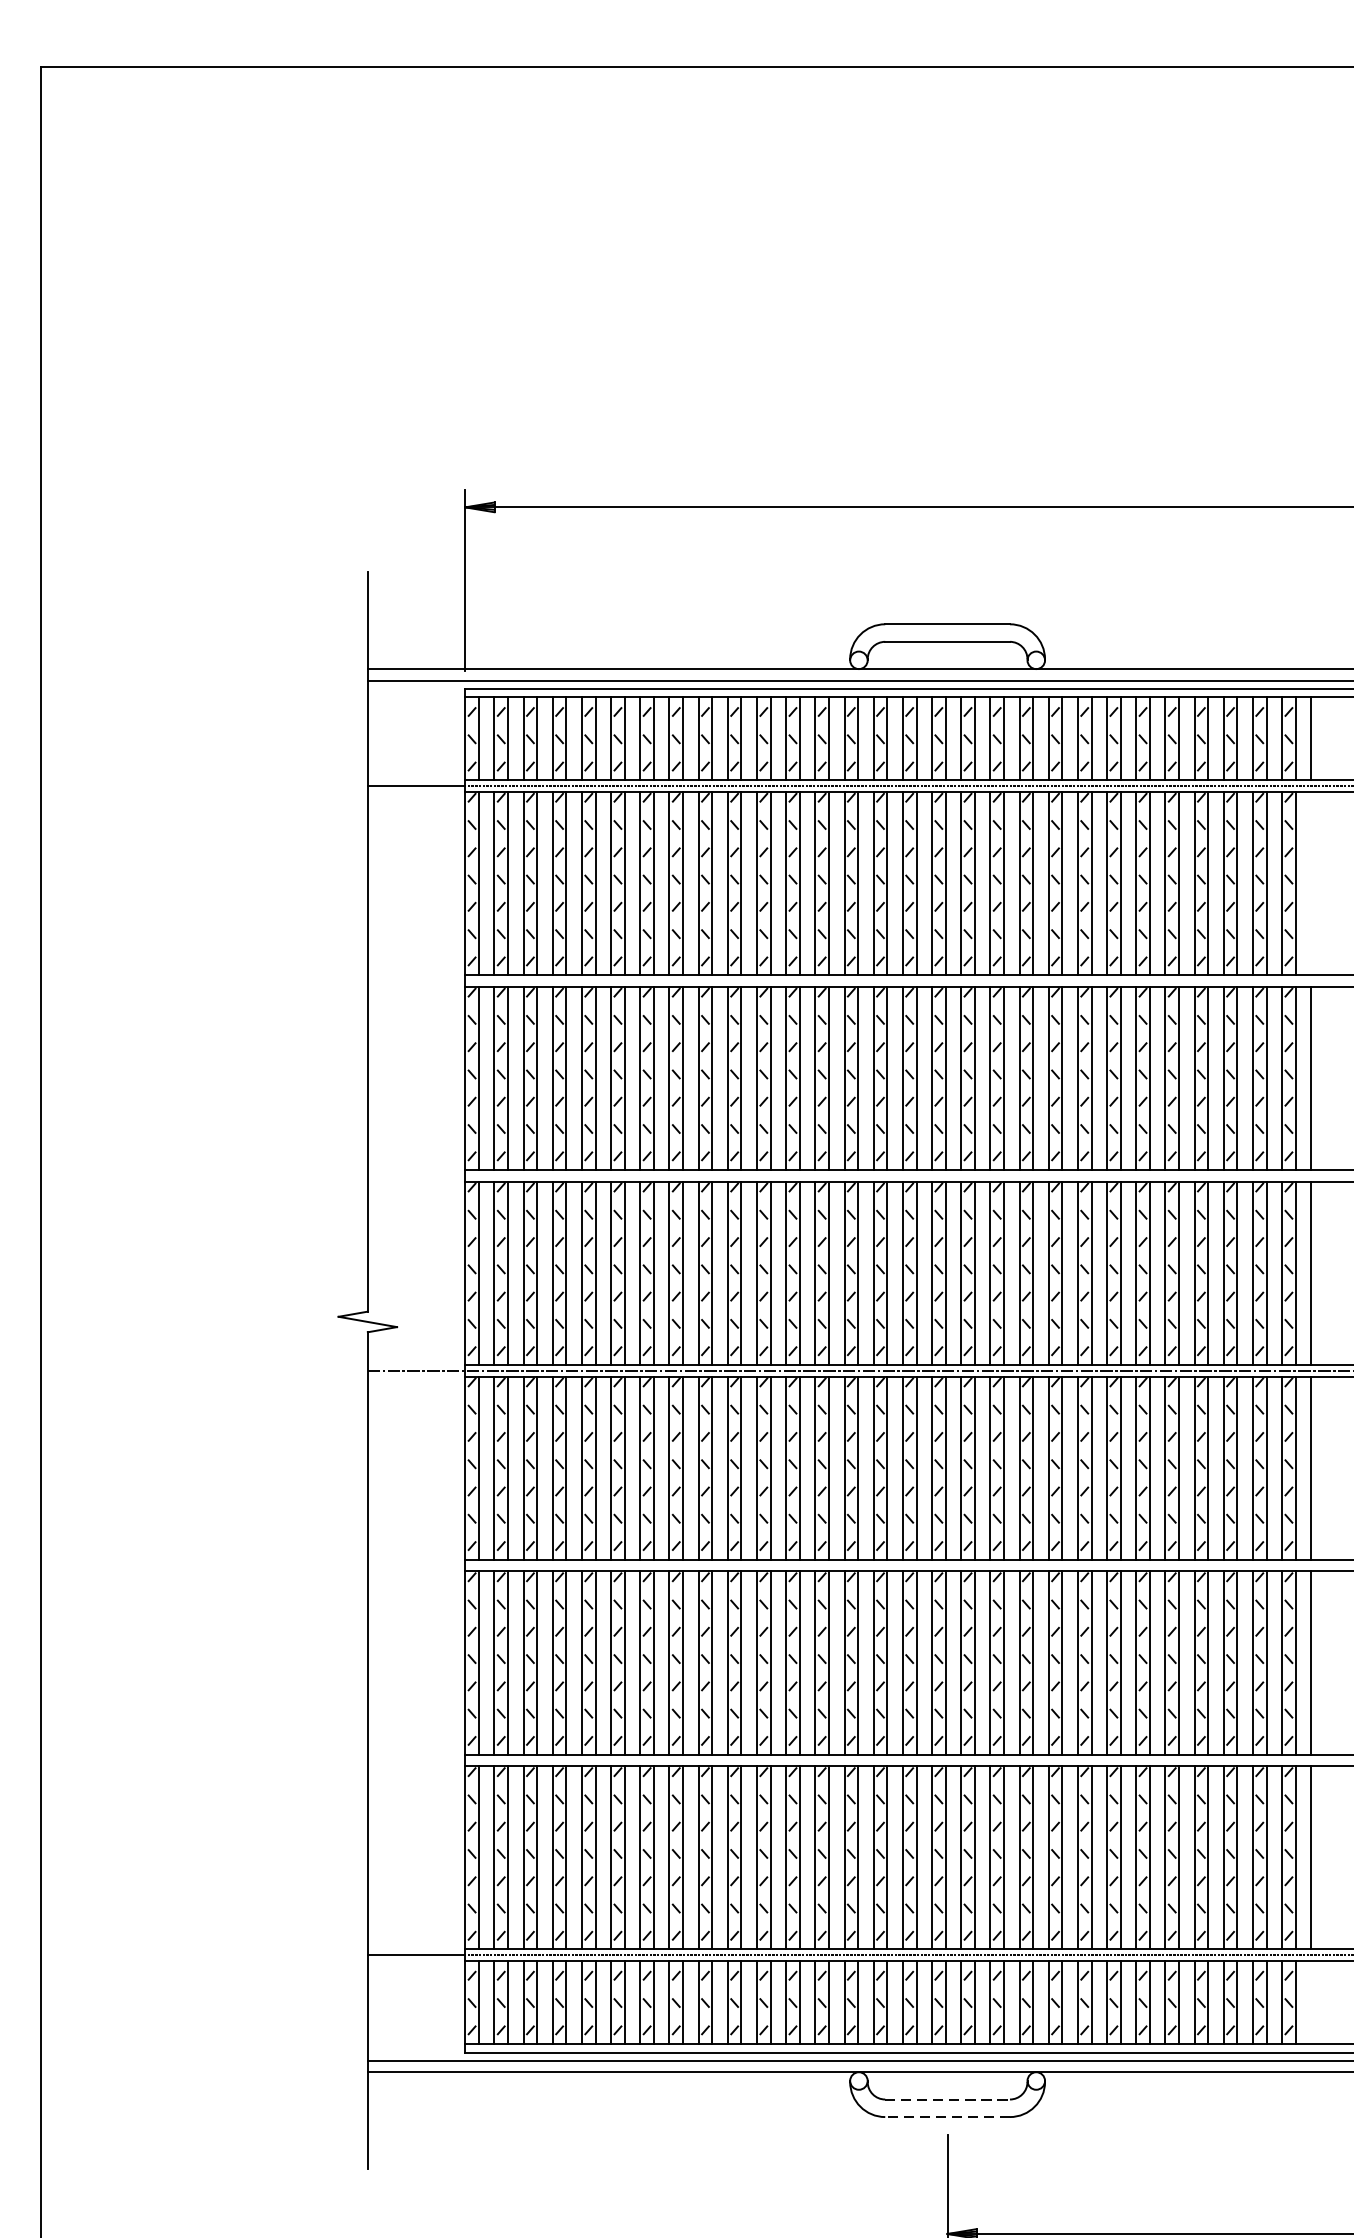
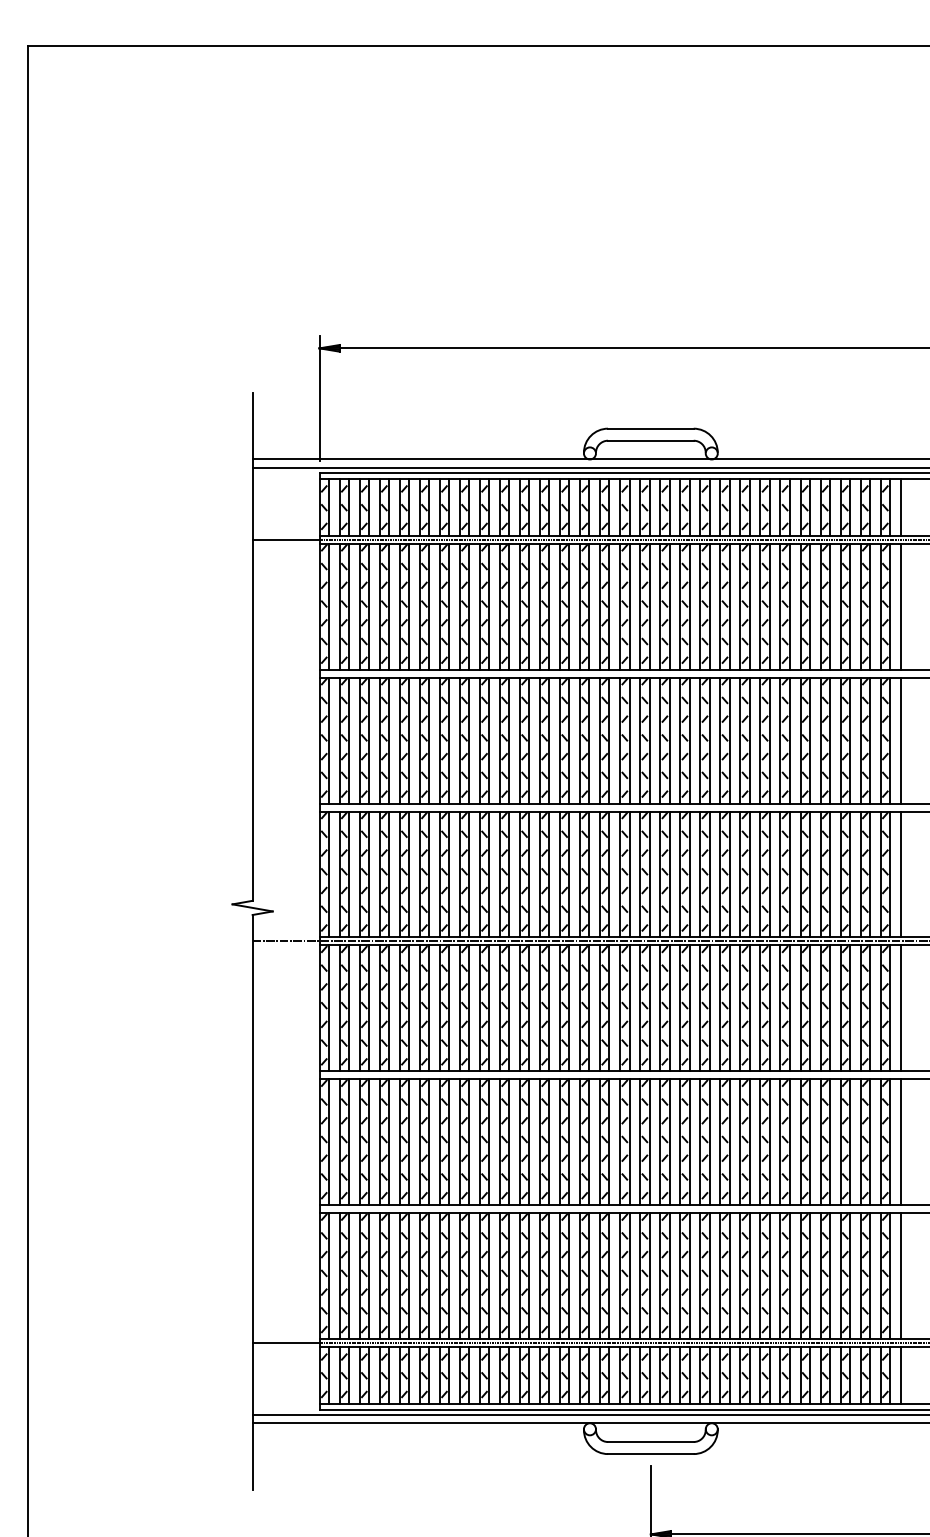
line: (1311, 883) -> (900, 606), added
line: (1311, 2001) -> (900, 1374), added
line: (947, 2100) -> (650, 1442), dashed -> solid
line: (947, 2117) -> (650, 1454), dashed -> solid

